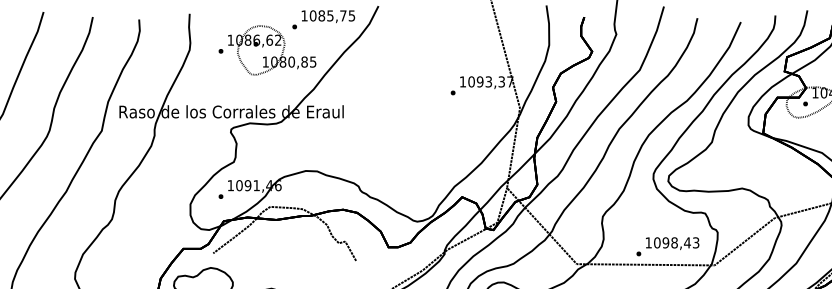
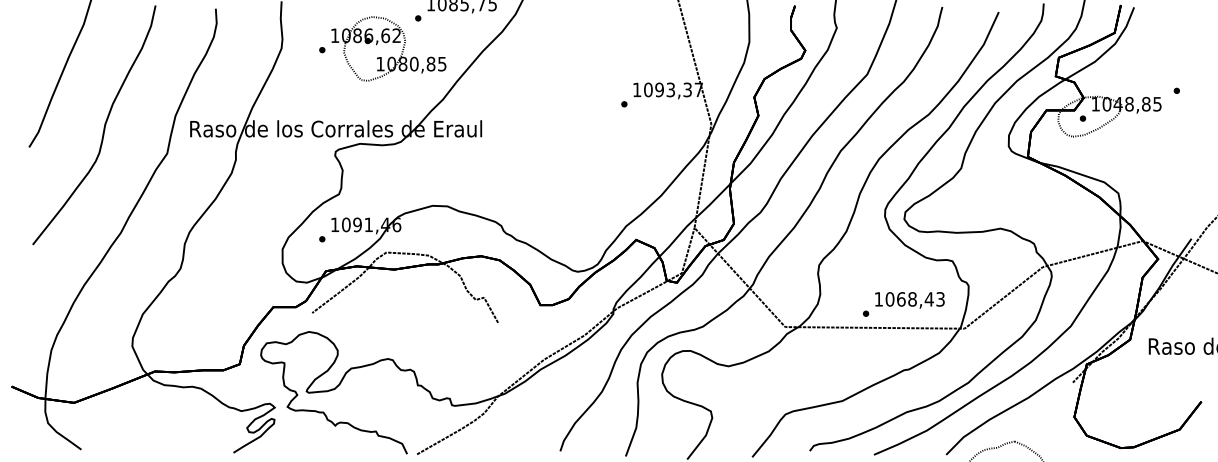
text: (665, 242) -> (900, 299), 1098,43 -> 1068,43

